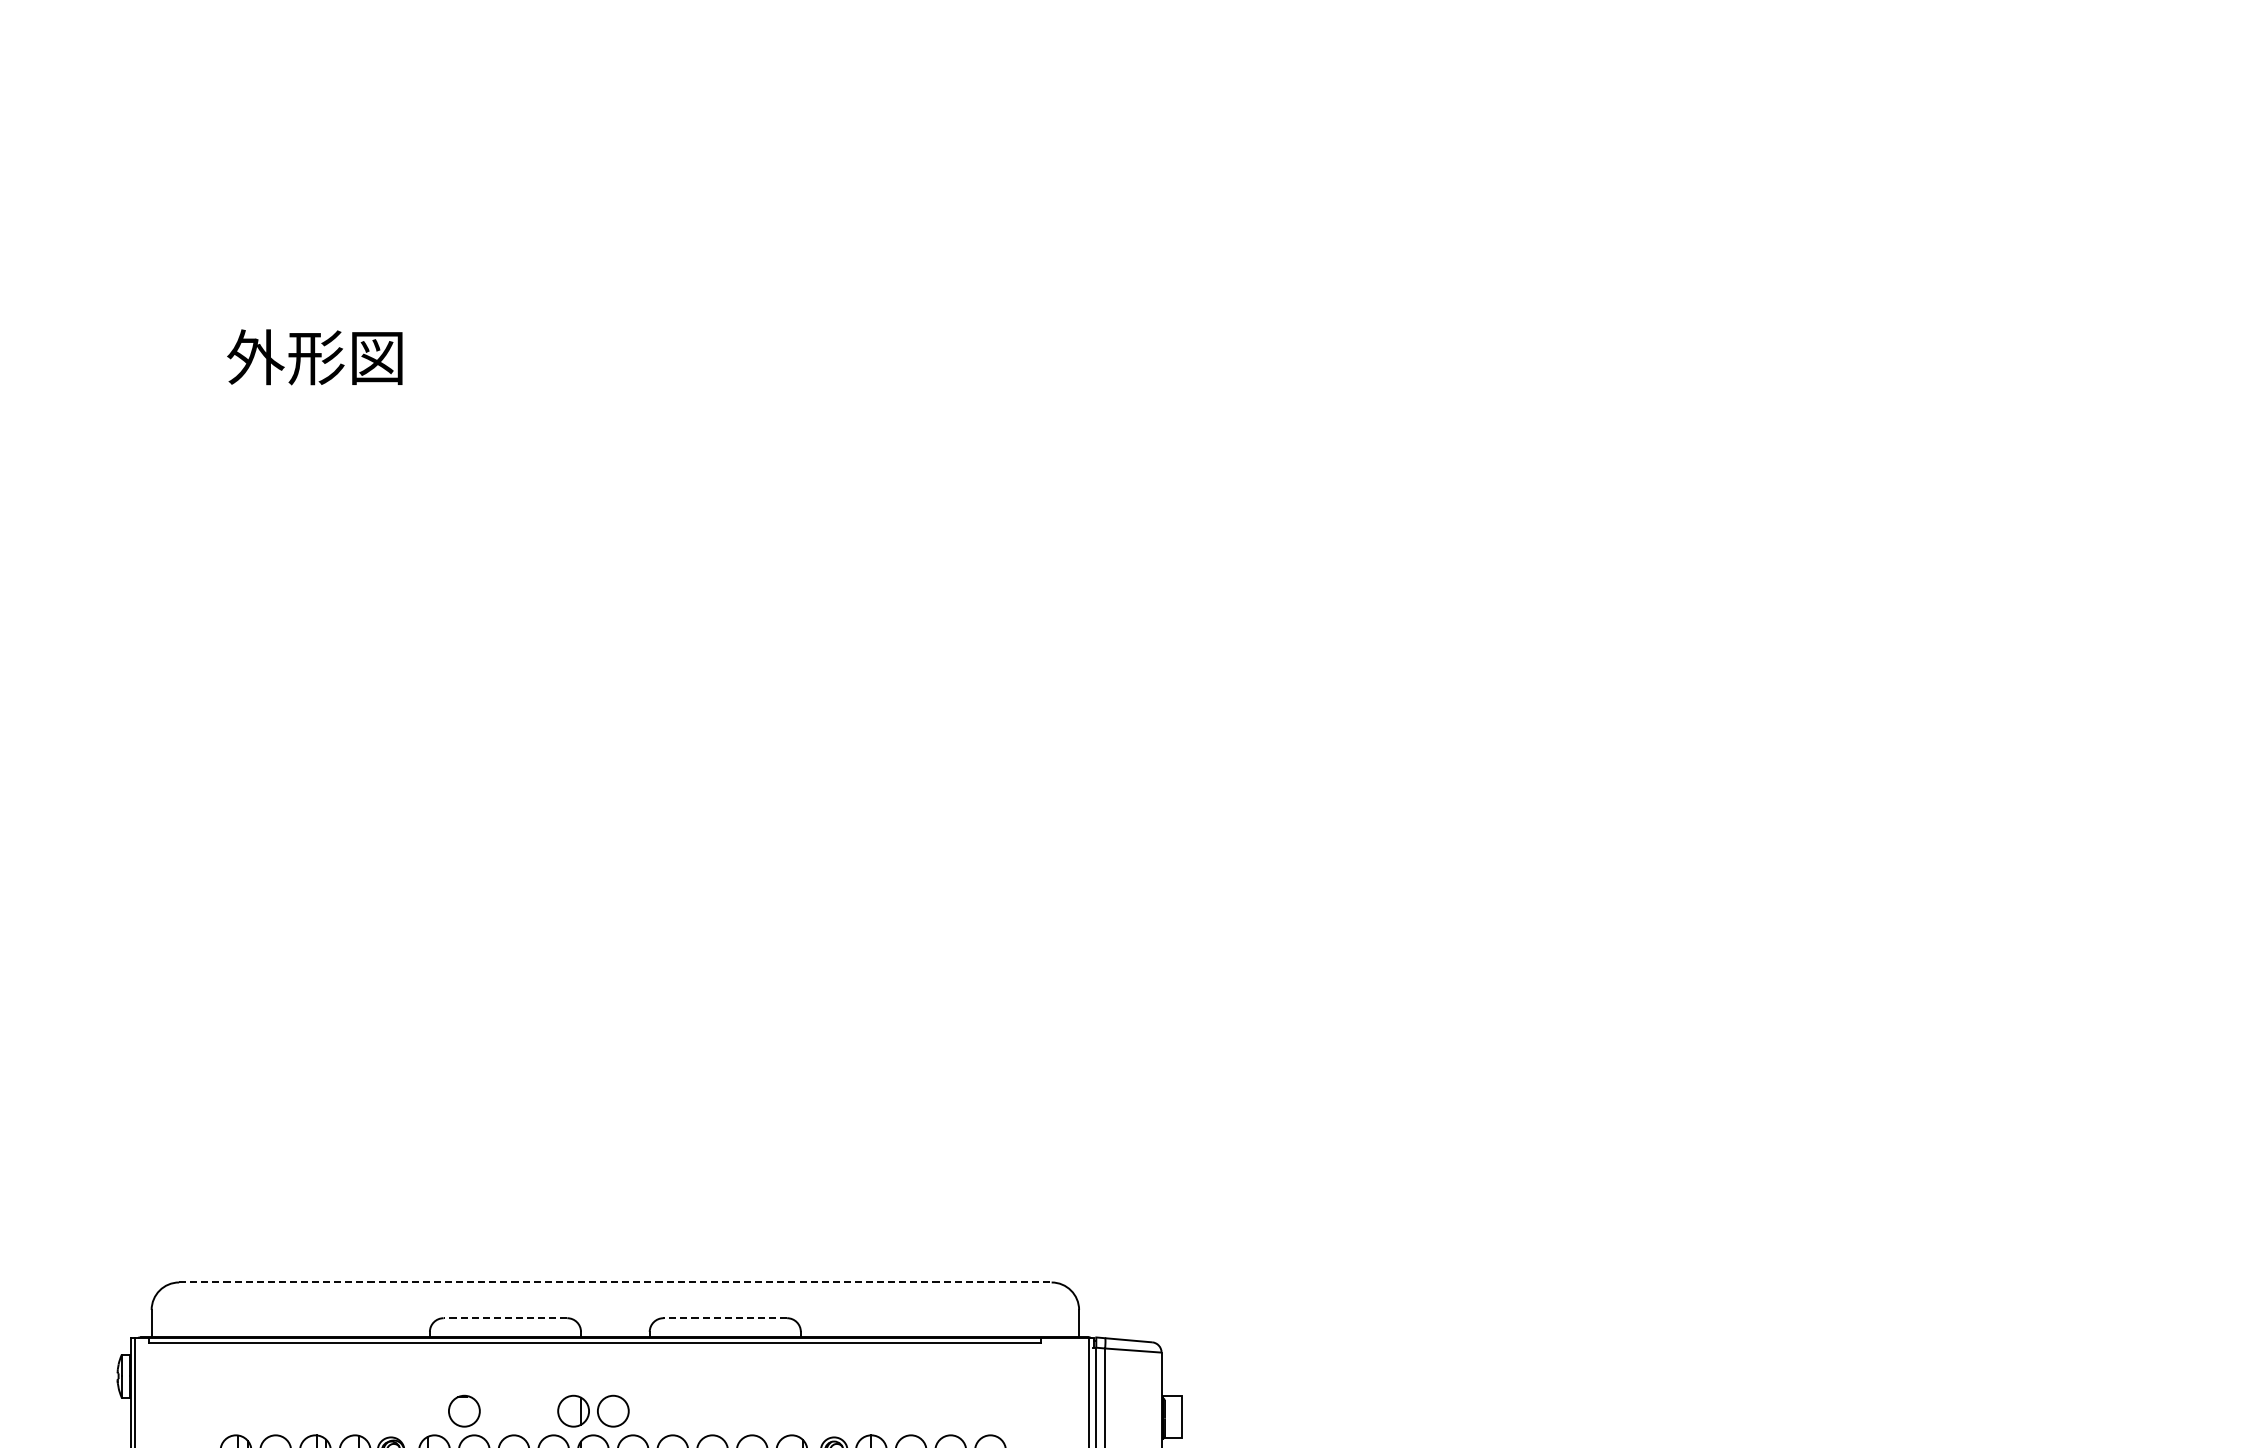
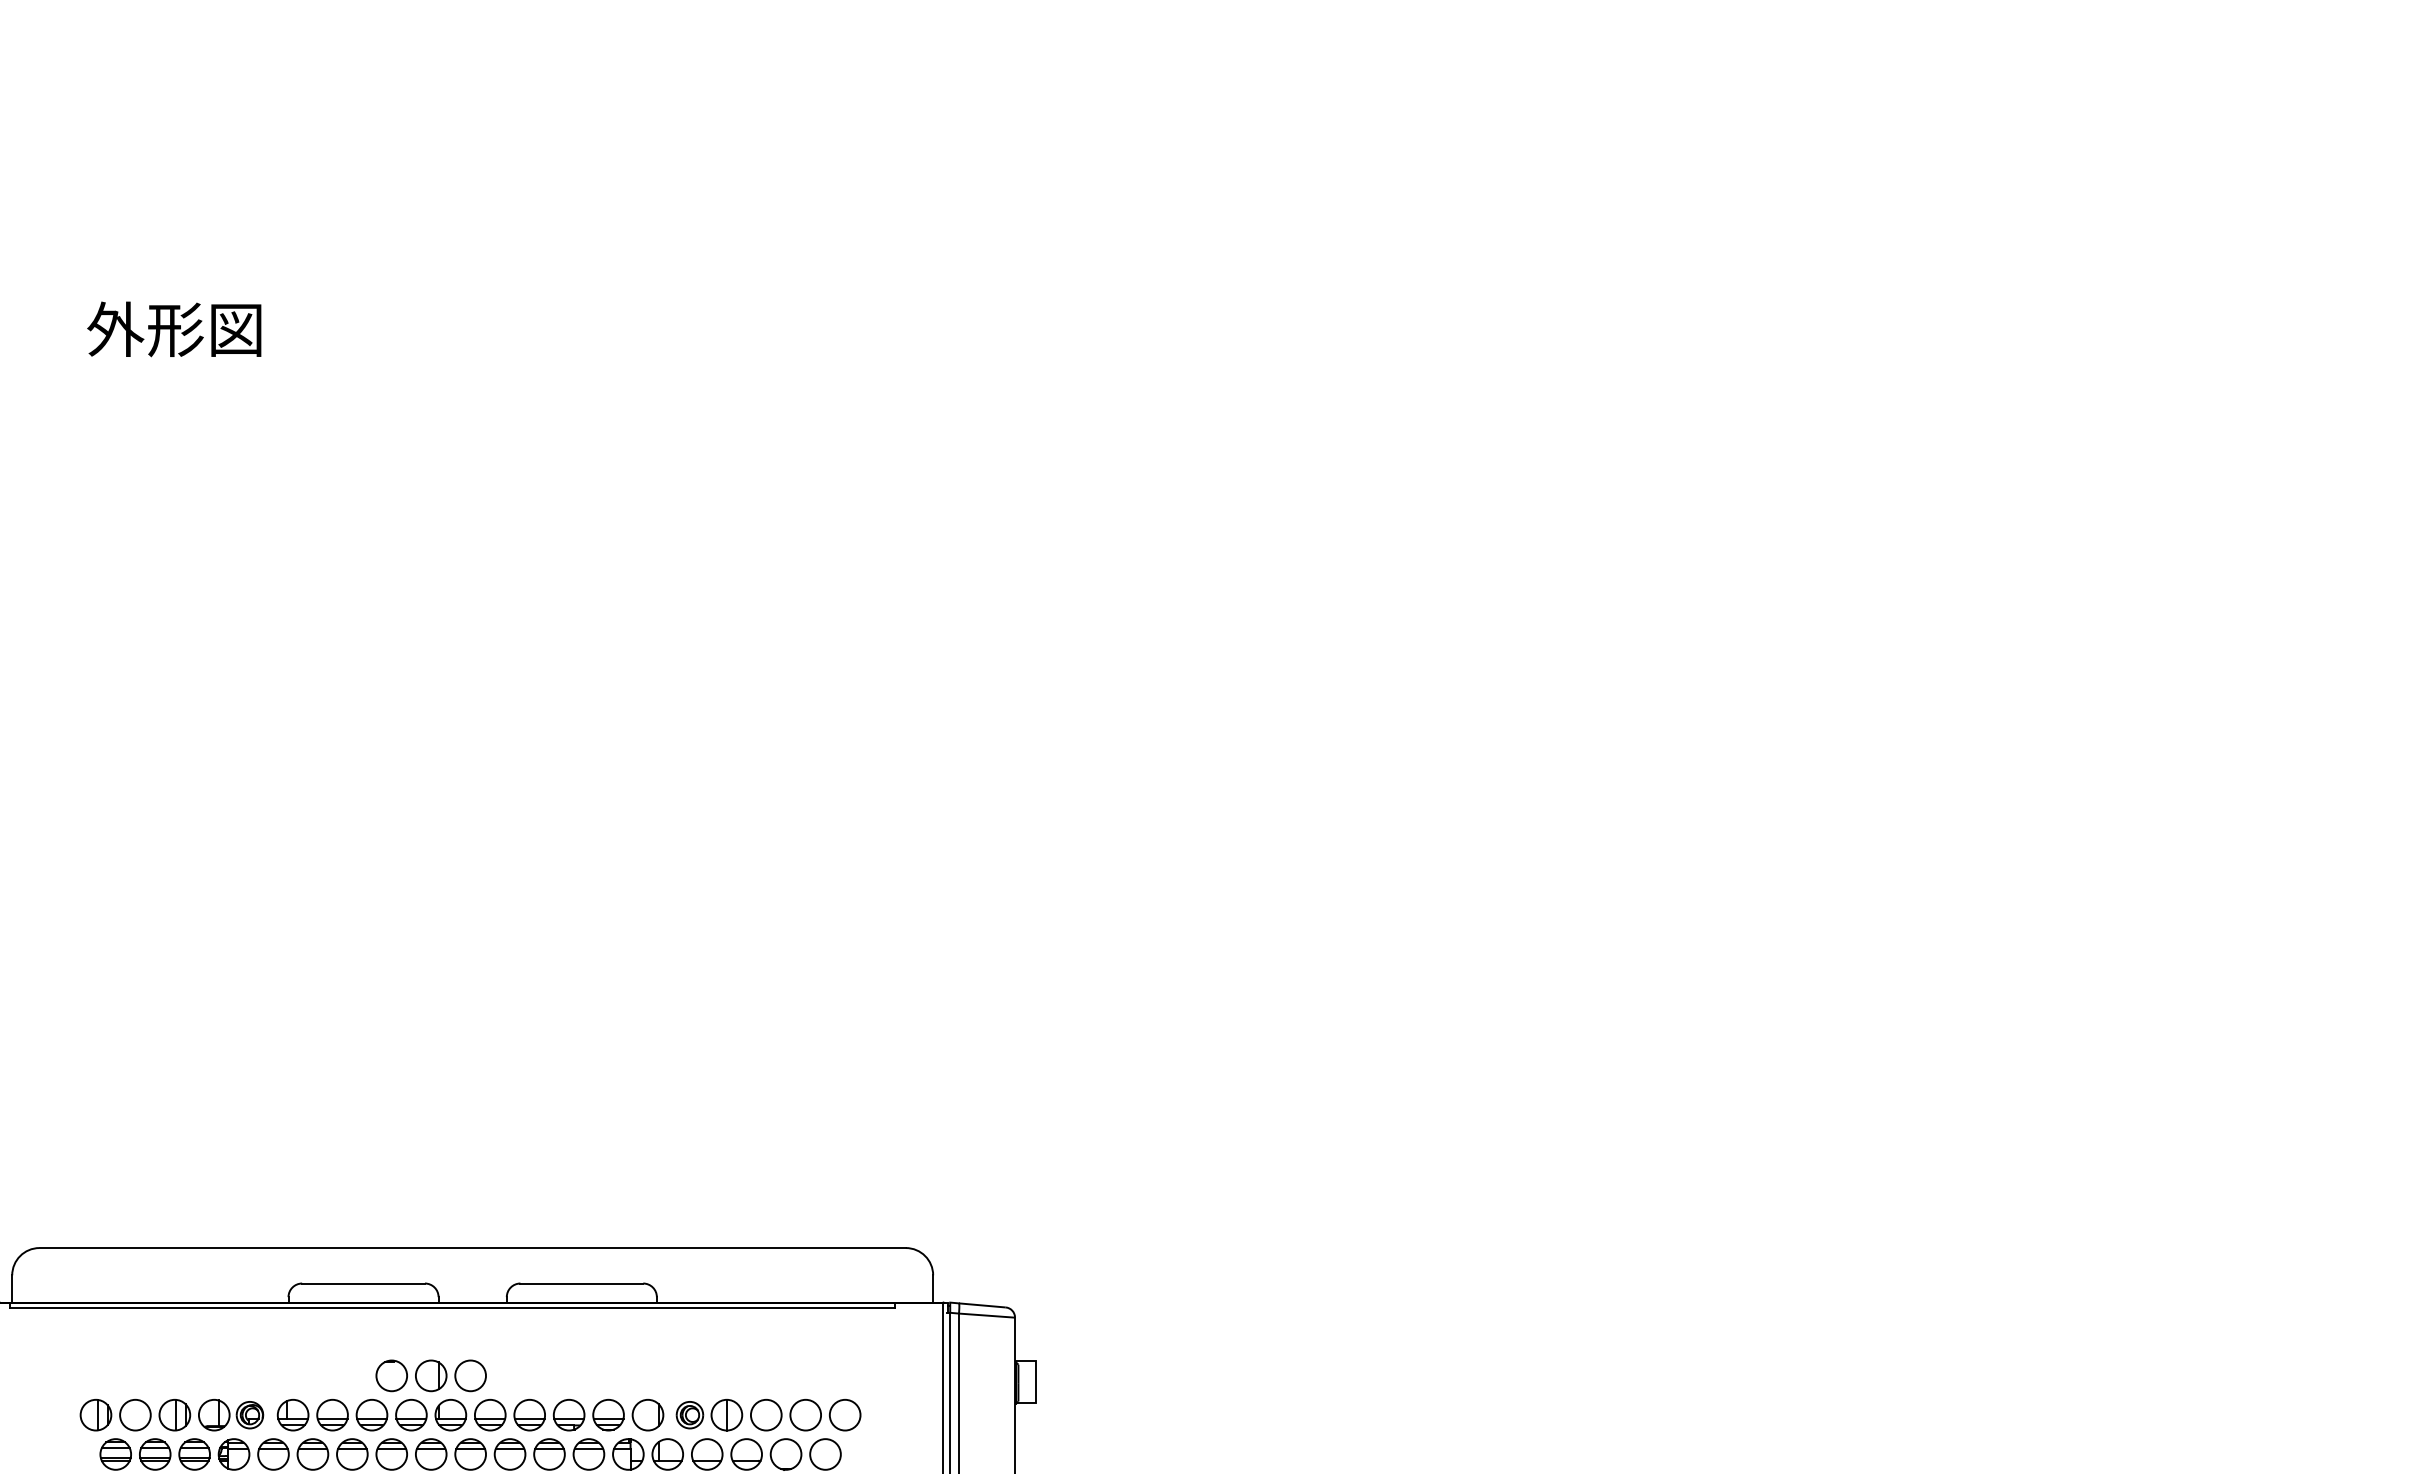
line: (616, 1282) -> (473, 1248), dashed -> solid
line: (505, 1318) -> (363, 1283), dashed -> solid
line: (724, 1318) -> (581, 1283), dashed -> solid
part: (464, 1410) -> (391, 1375), moved

